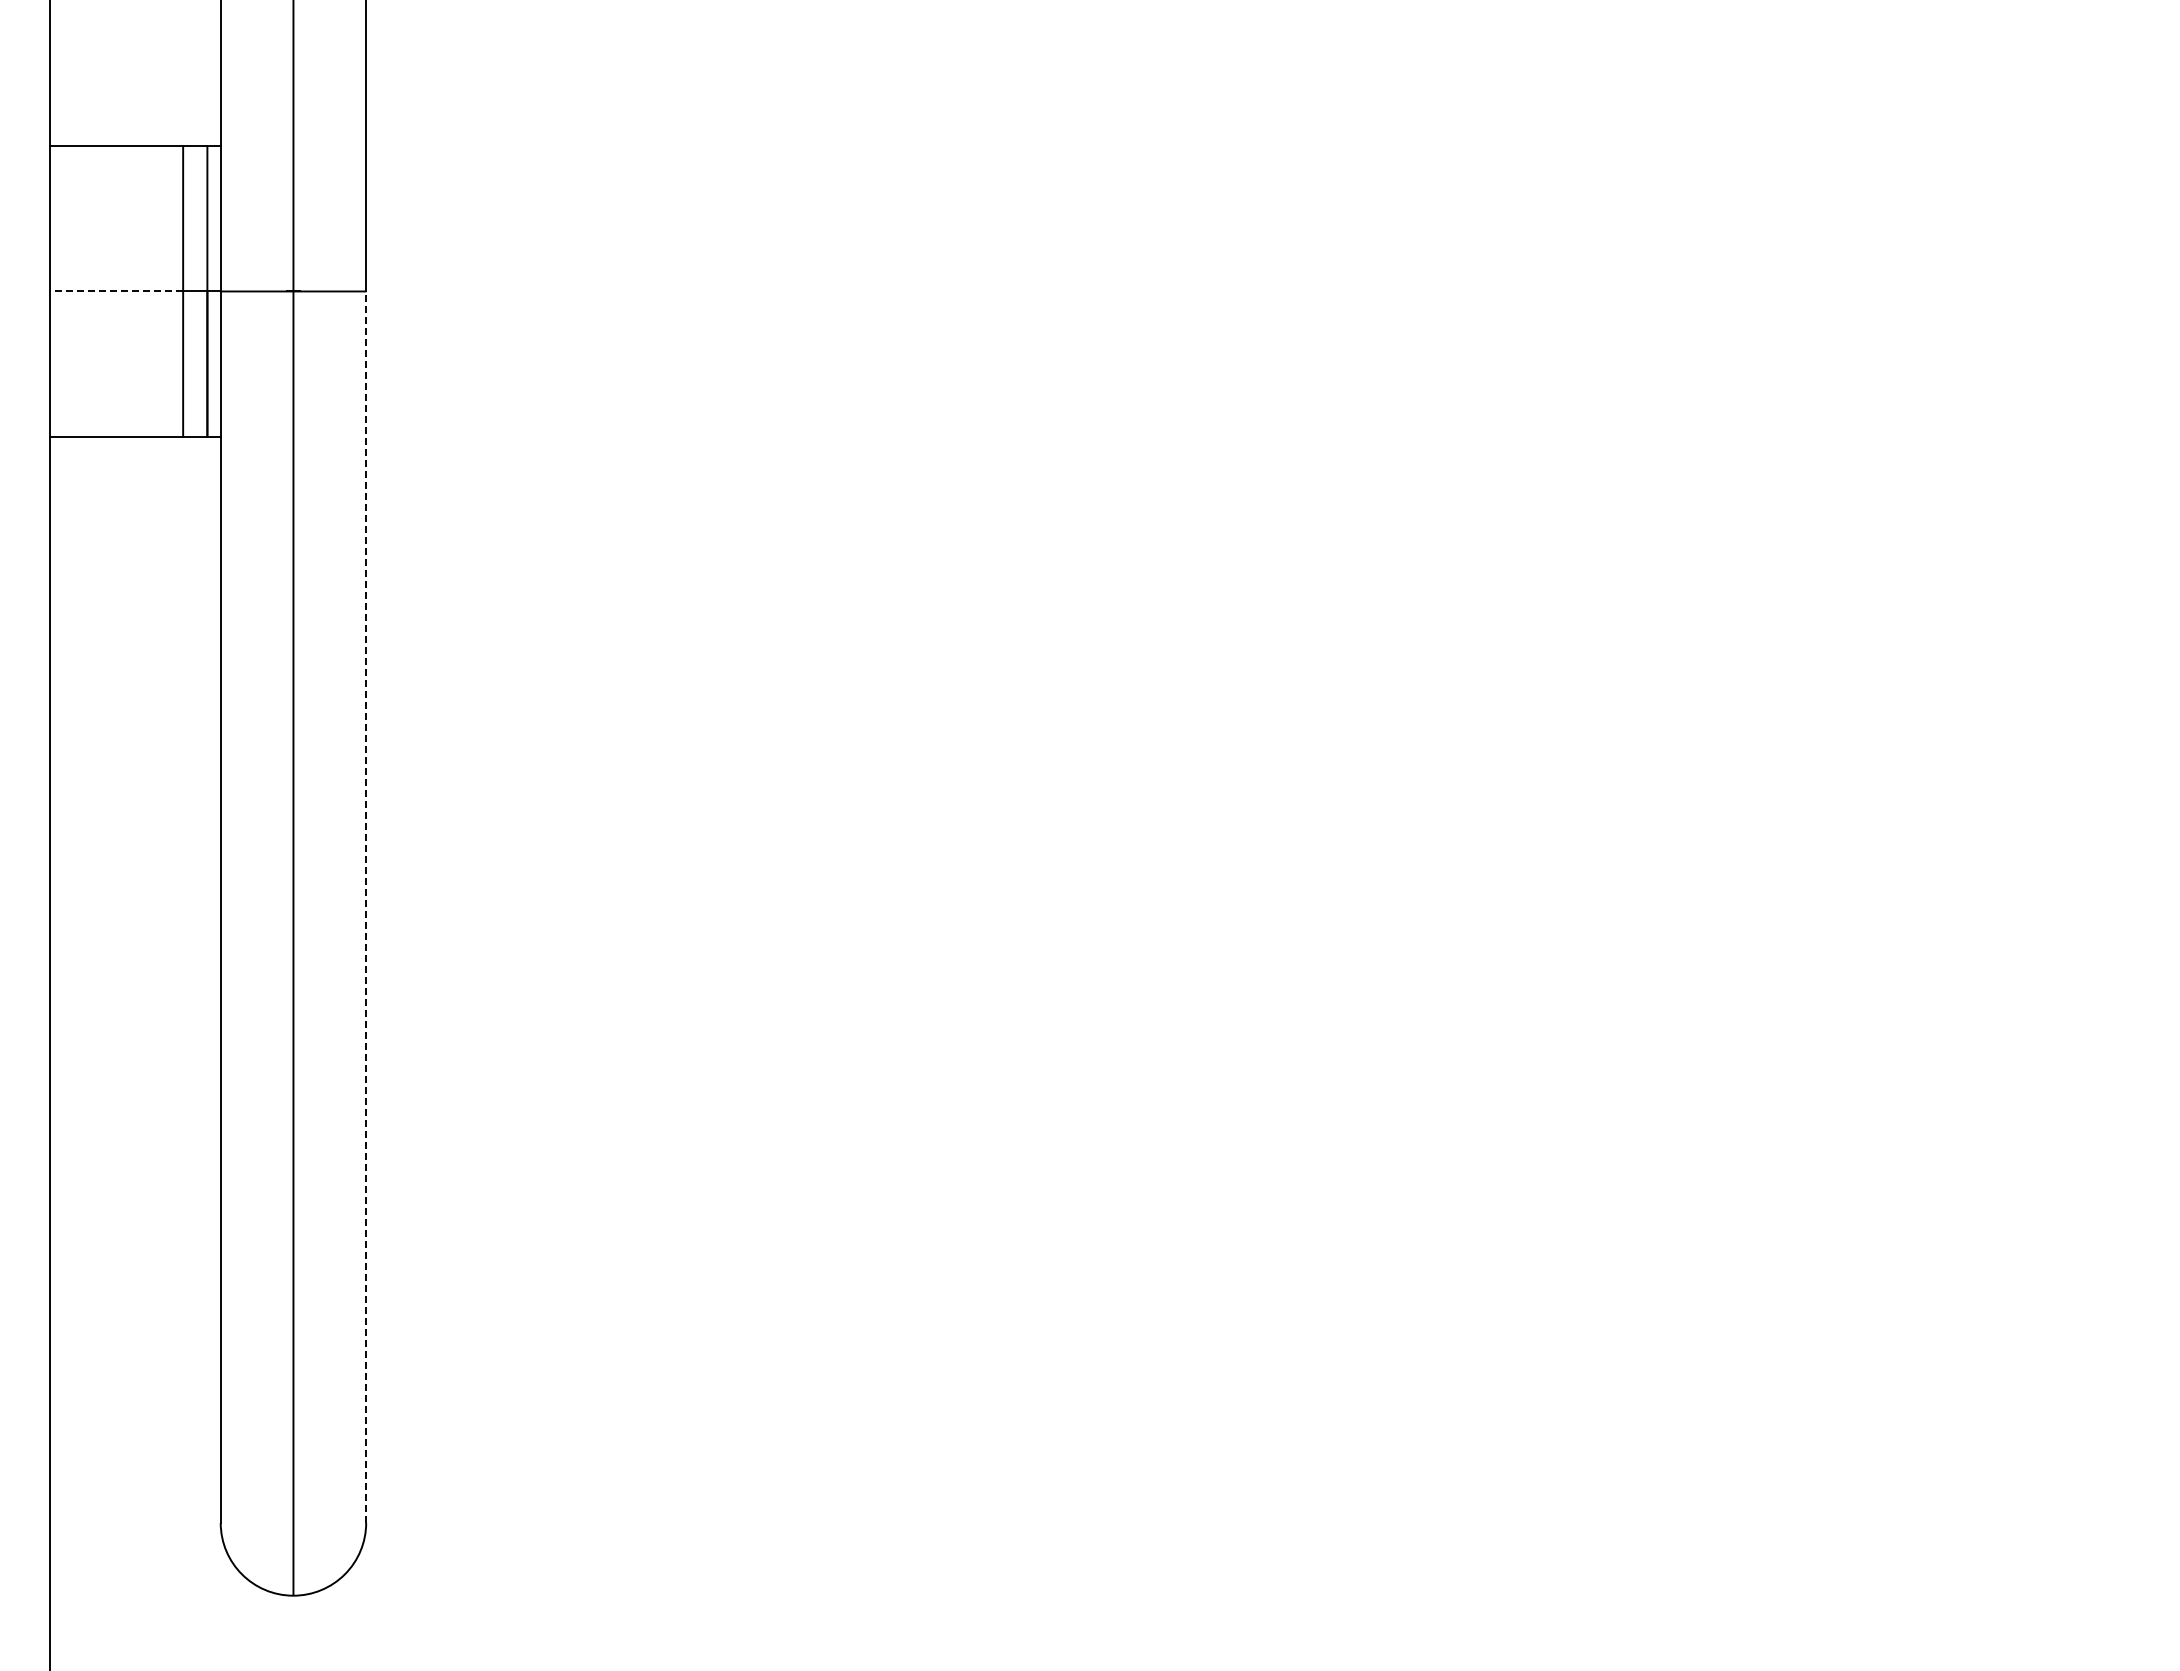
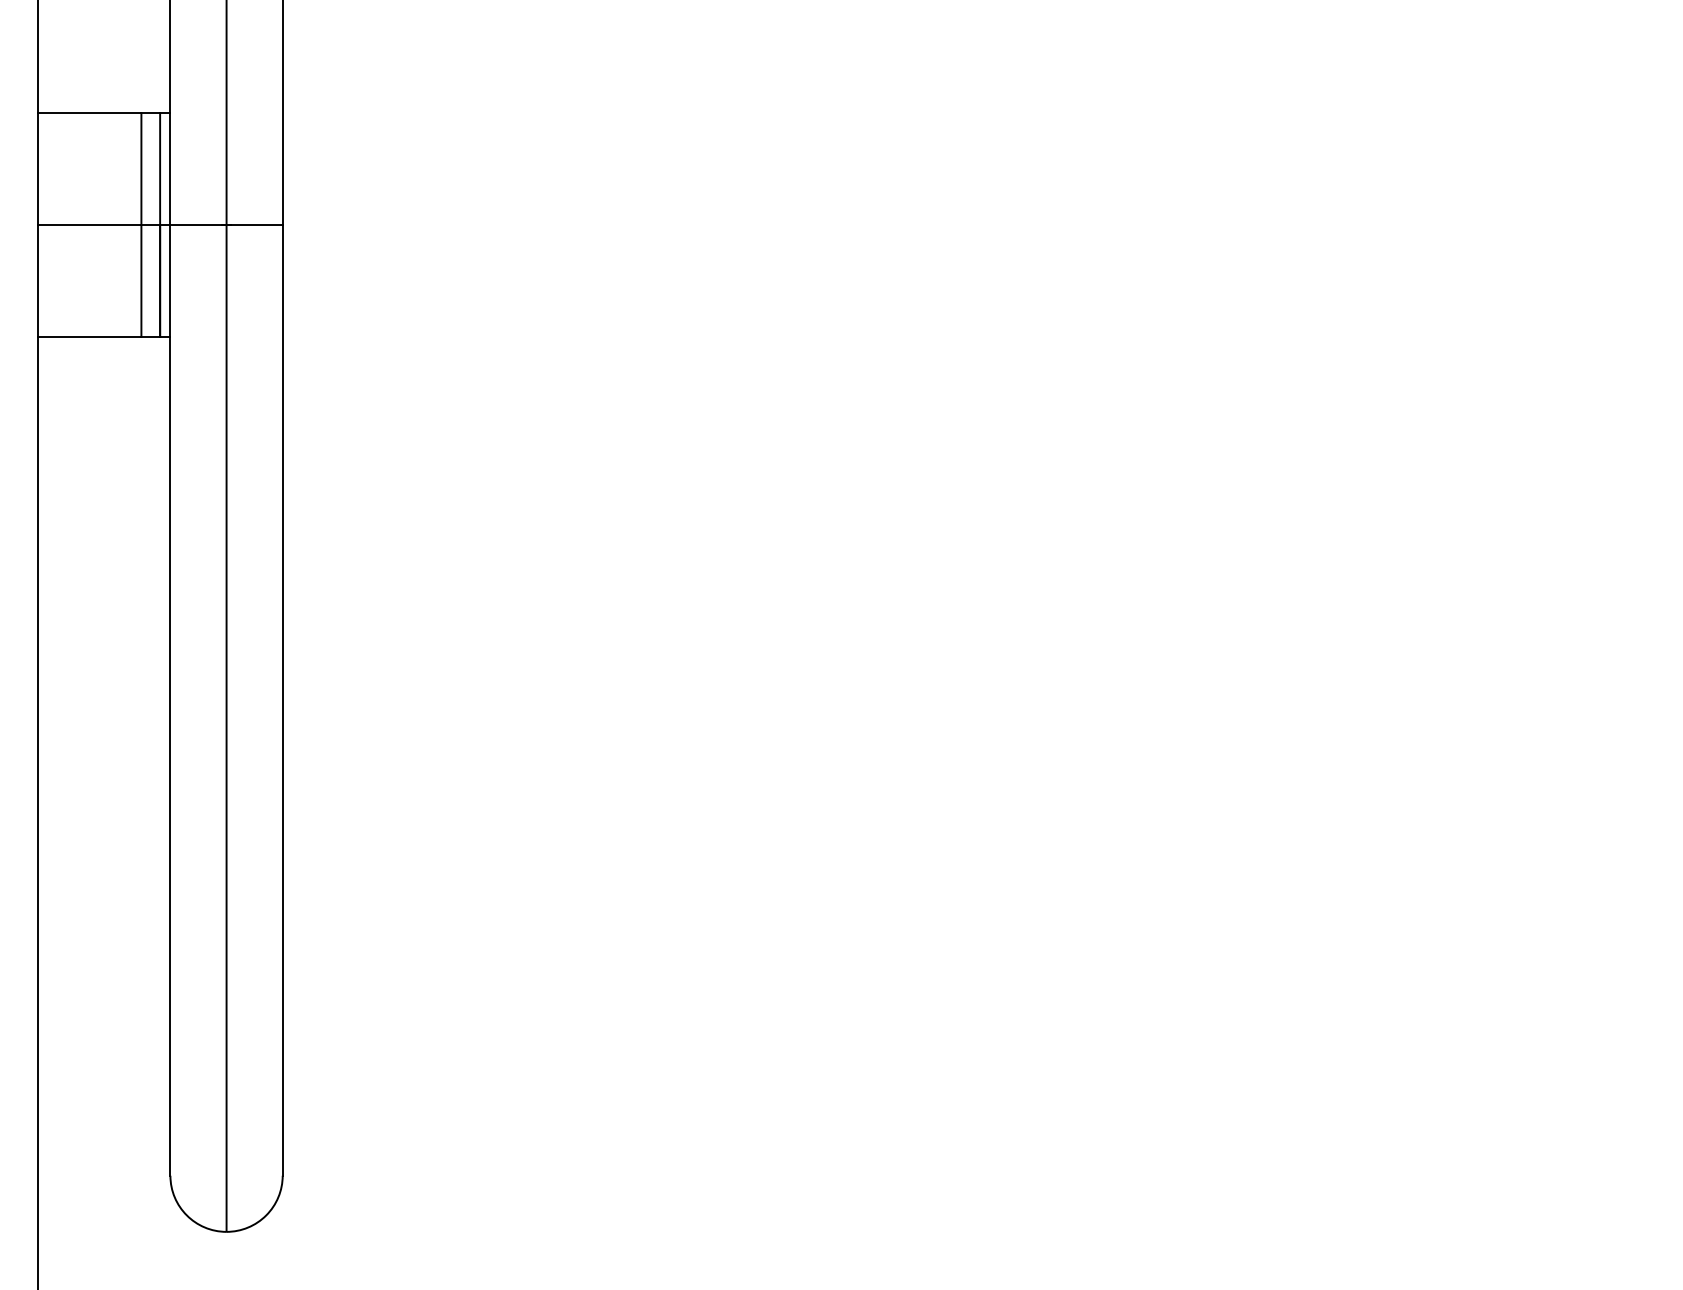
line: (116, 291) -> (89, 225), dashed -> solid
line: (366, 907) -> (282, 700), dashed -> solid

